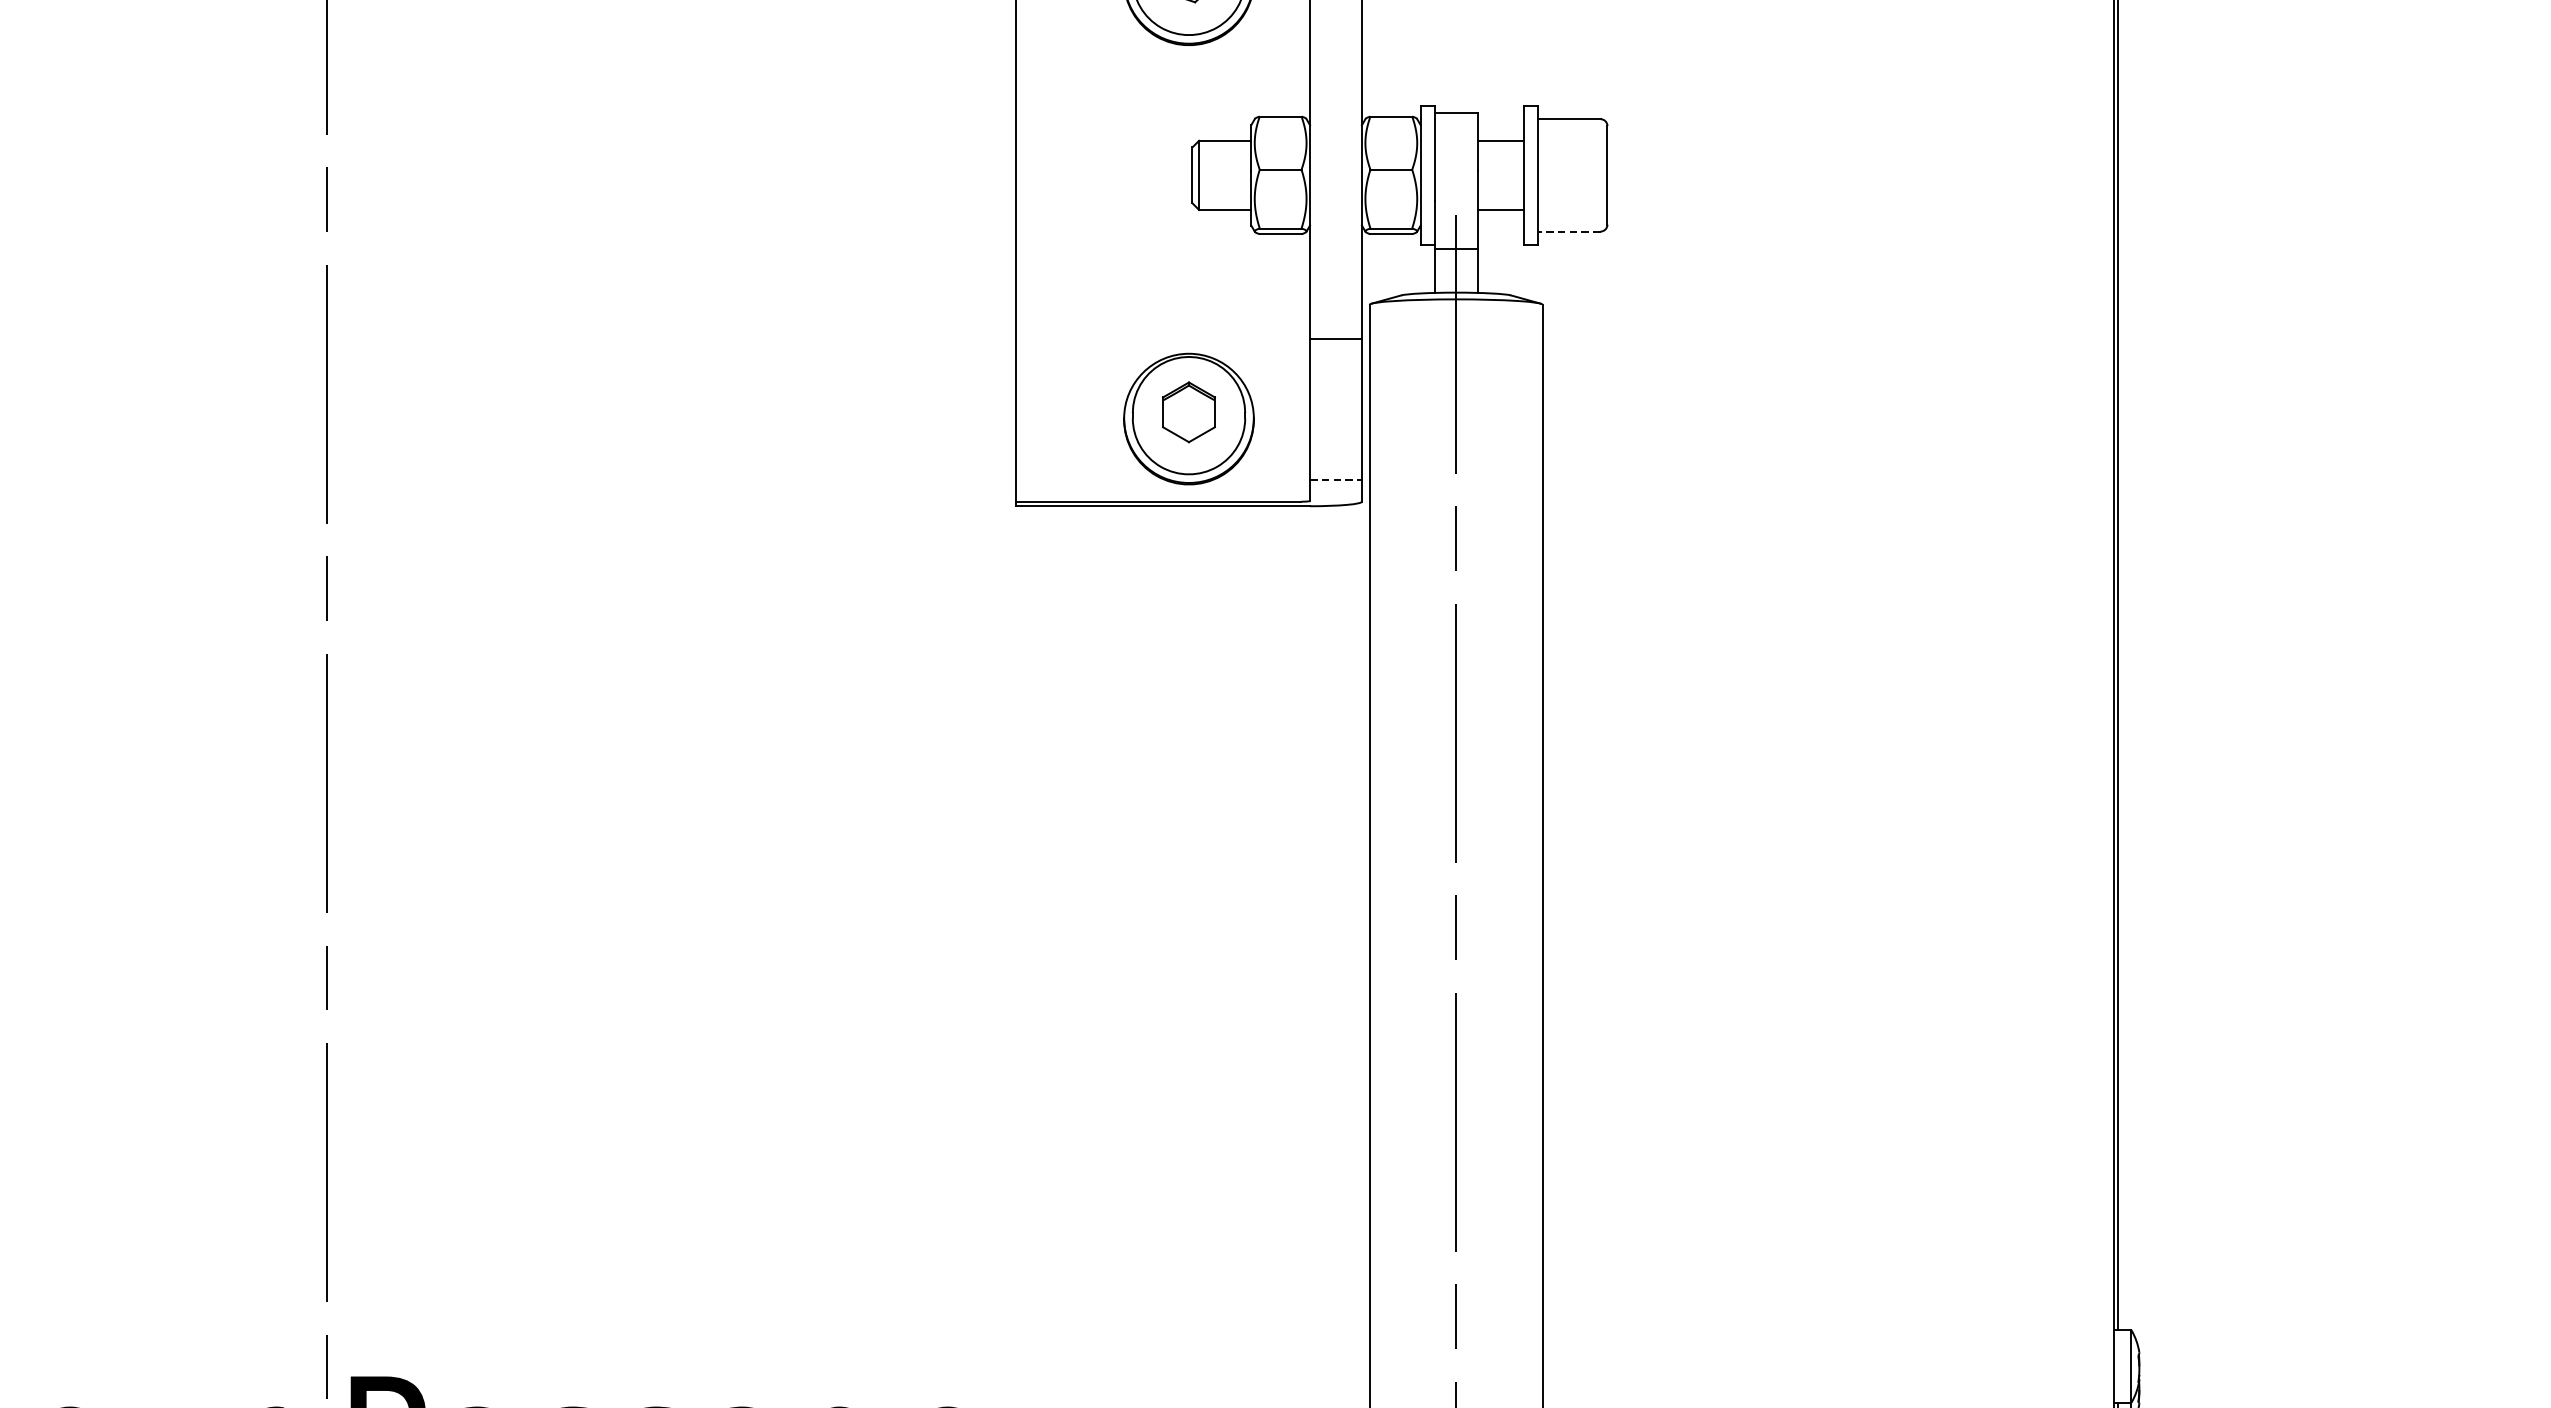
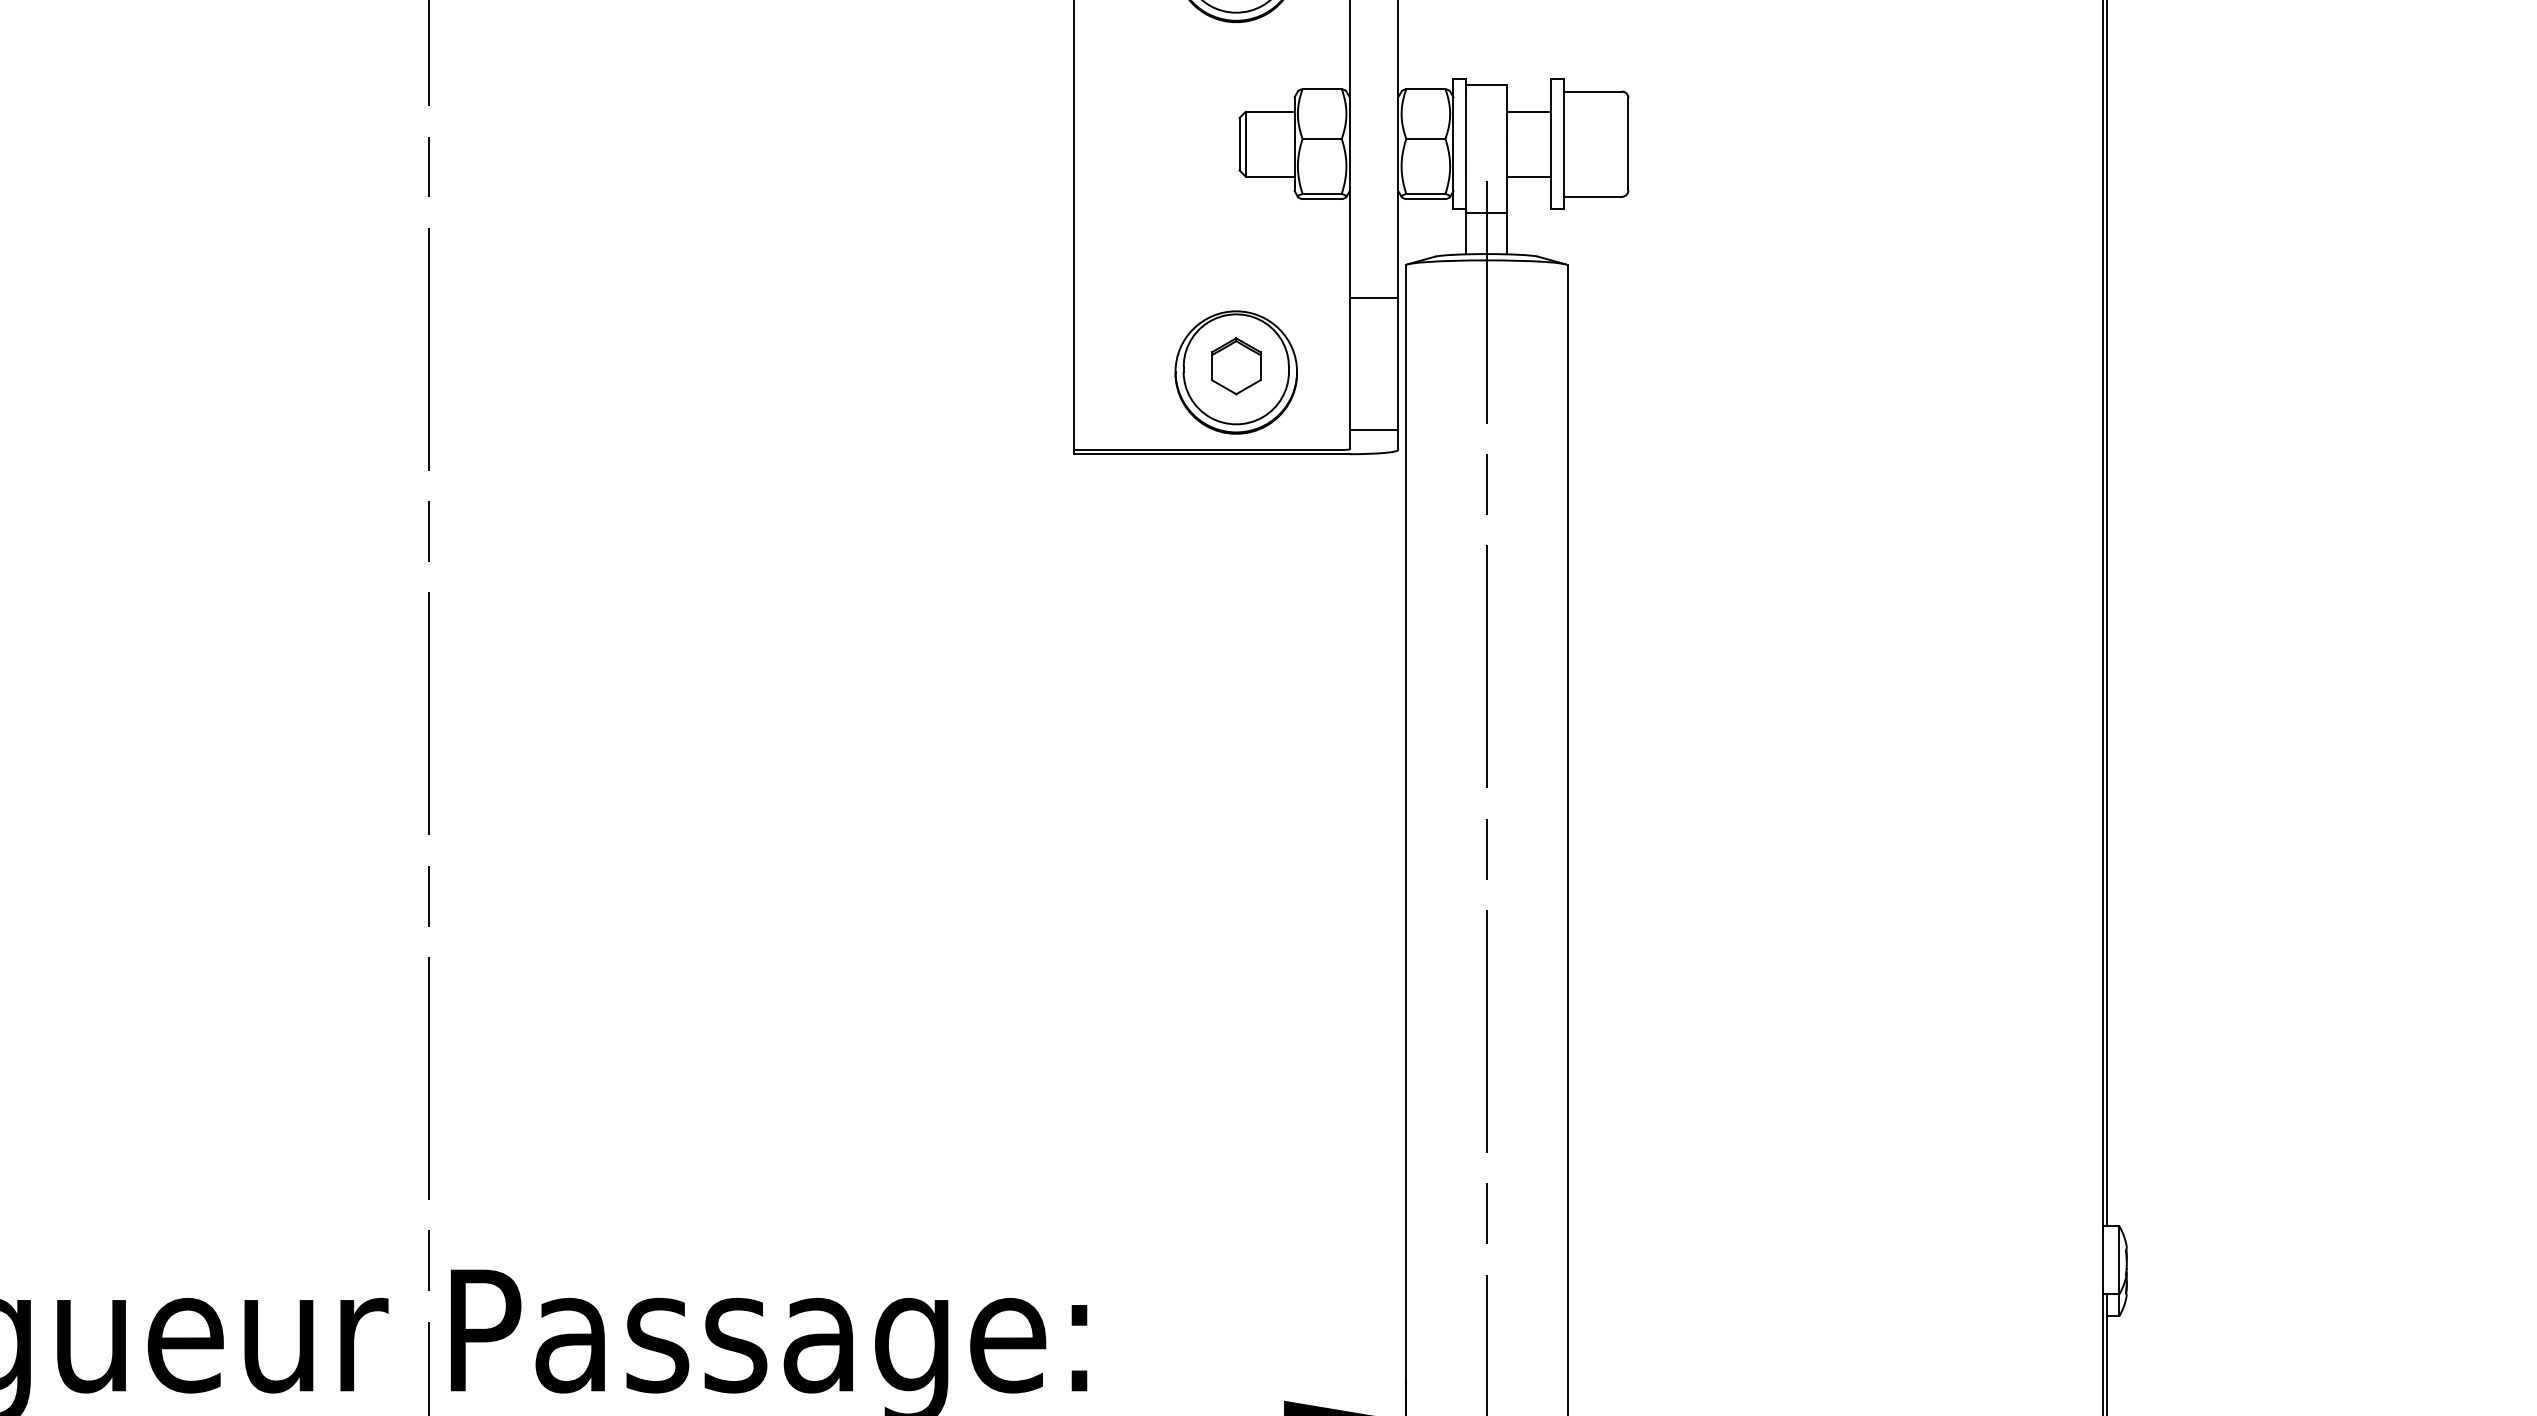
line: (1569, 231) -> (1592, 196), dashed -> solid
line: (1336, 479) -> (1374, 429), dashed -> solid

